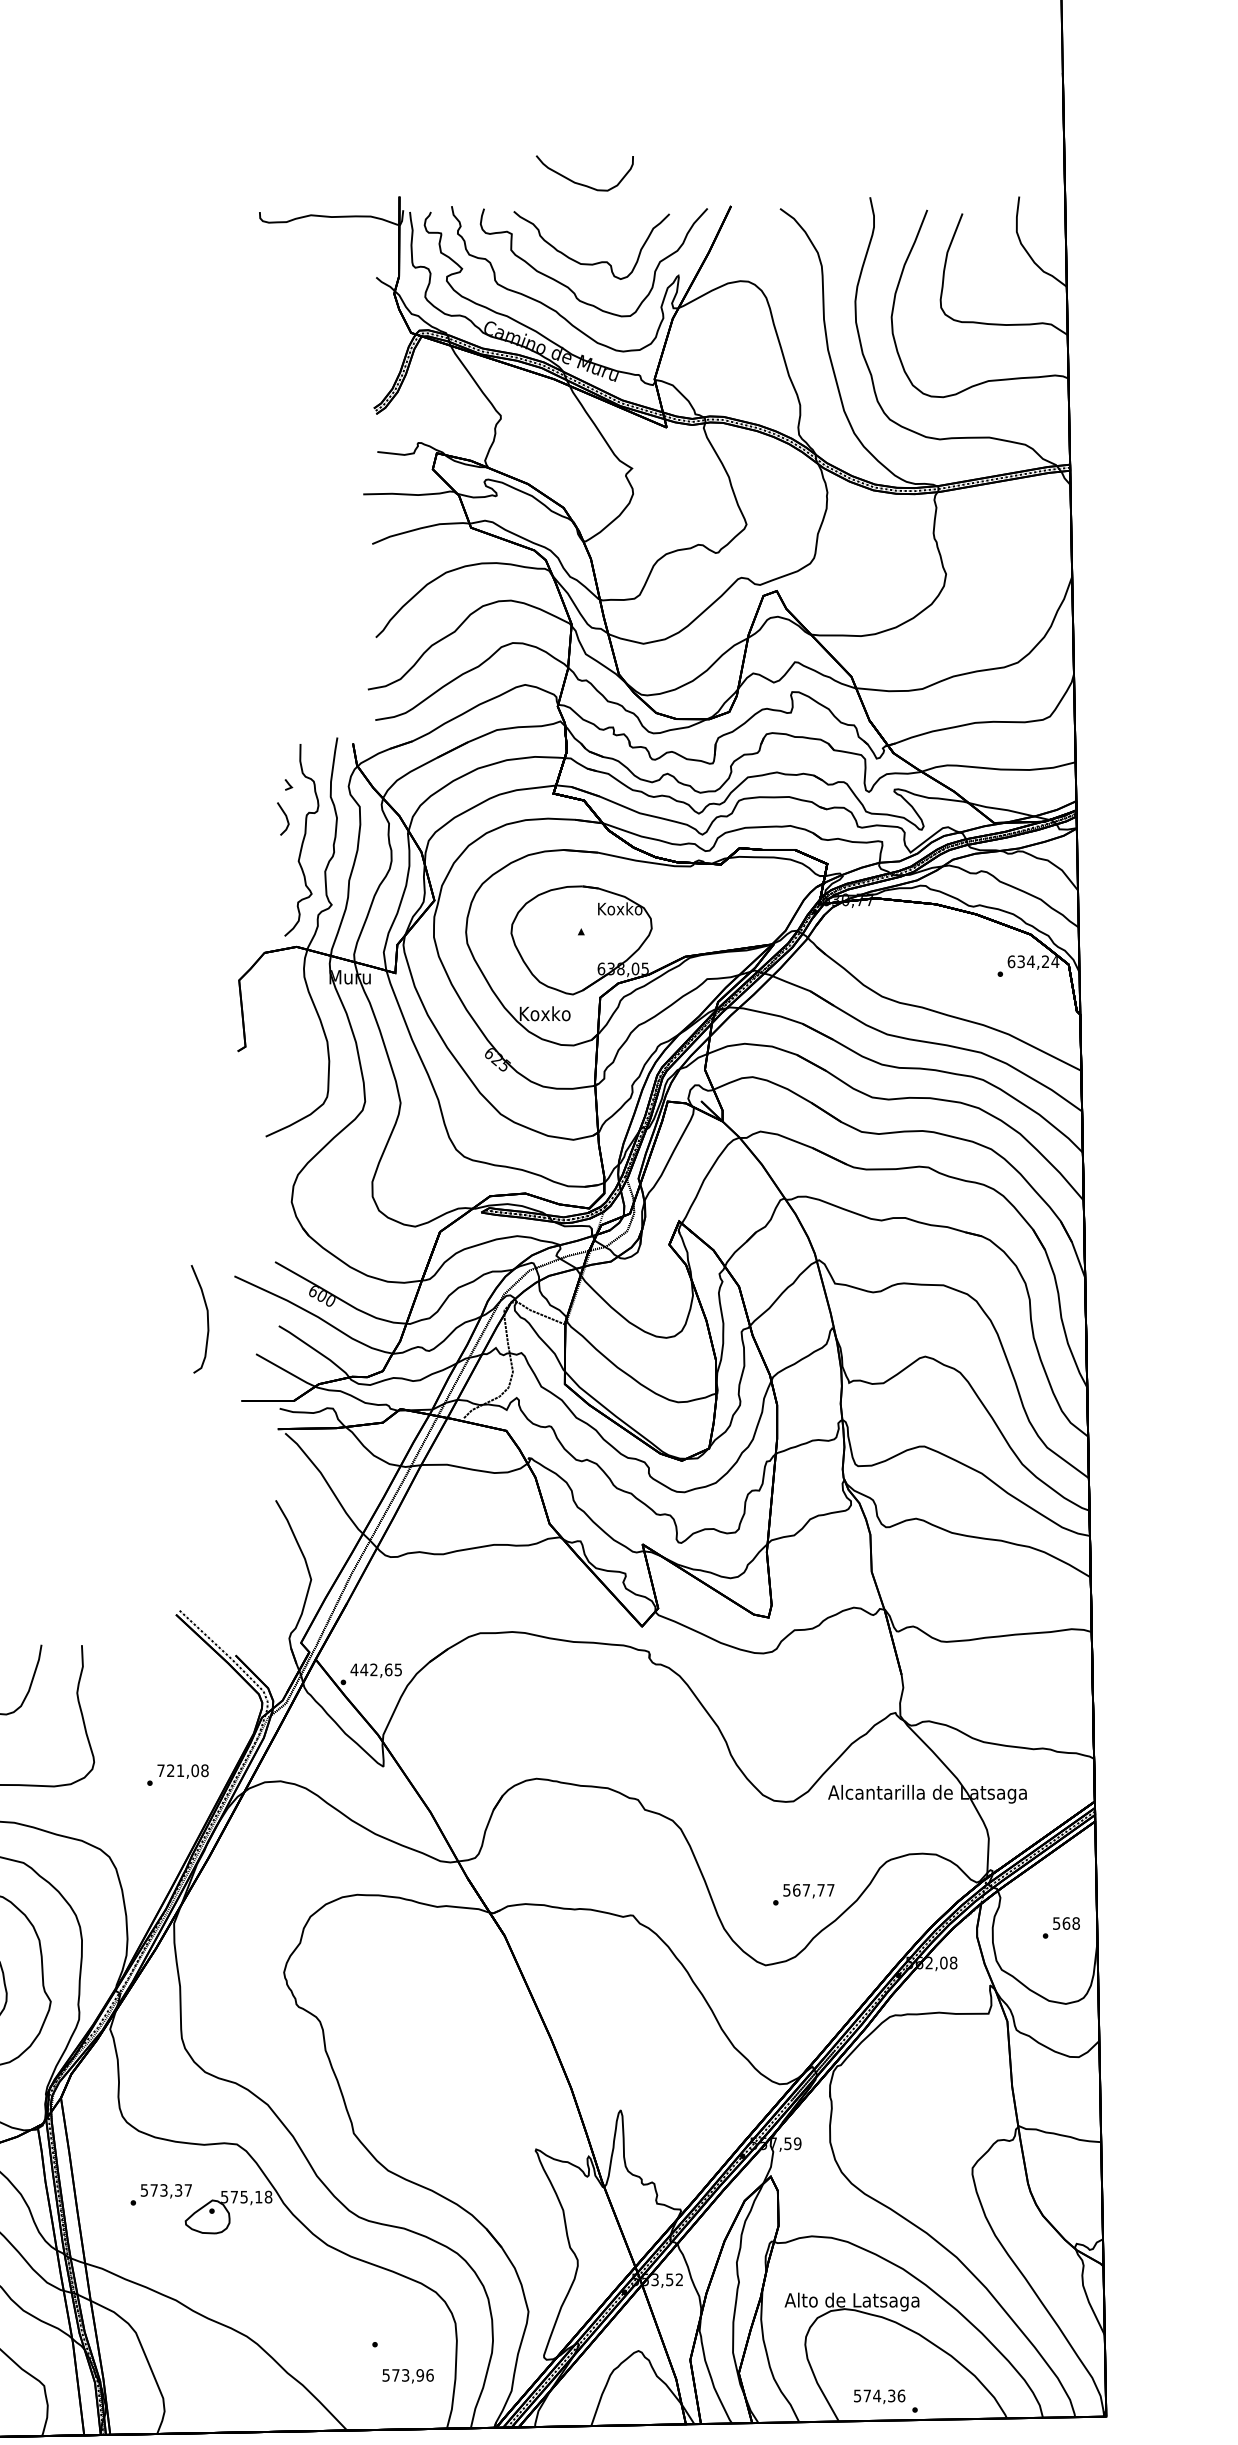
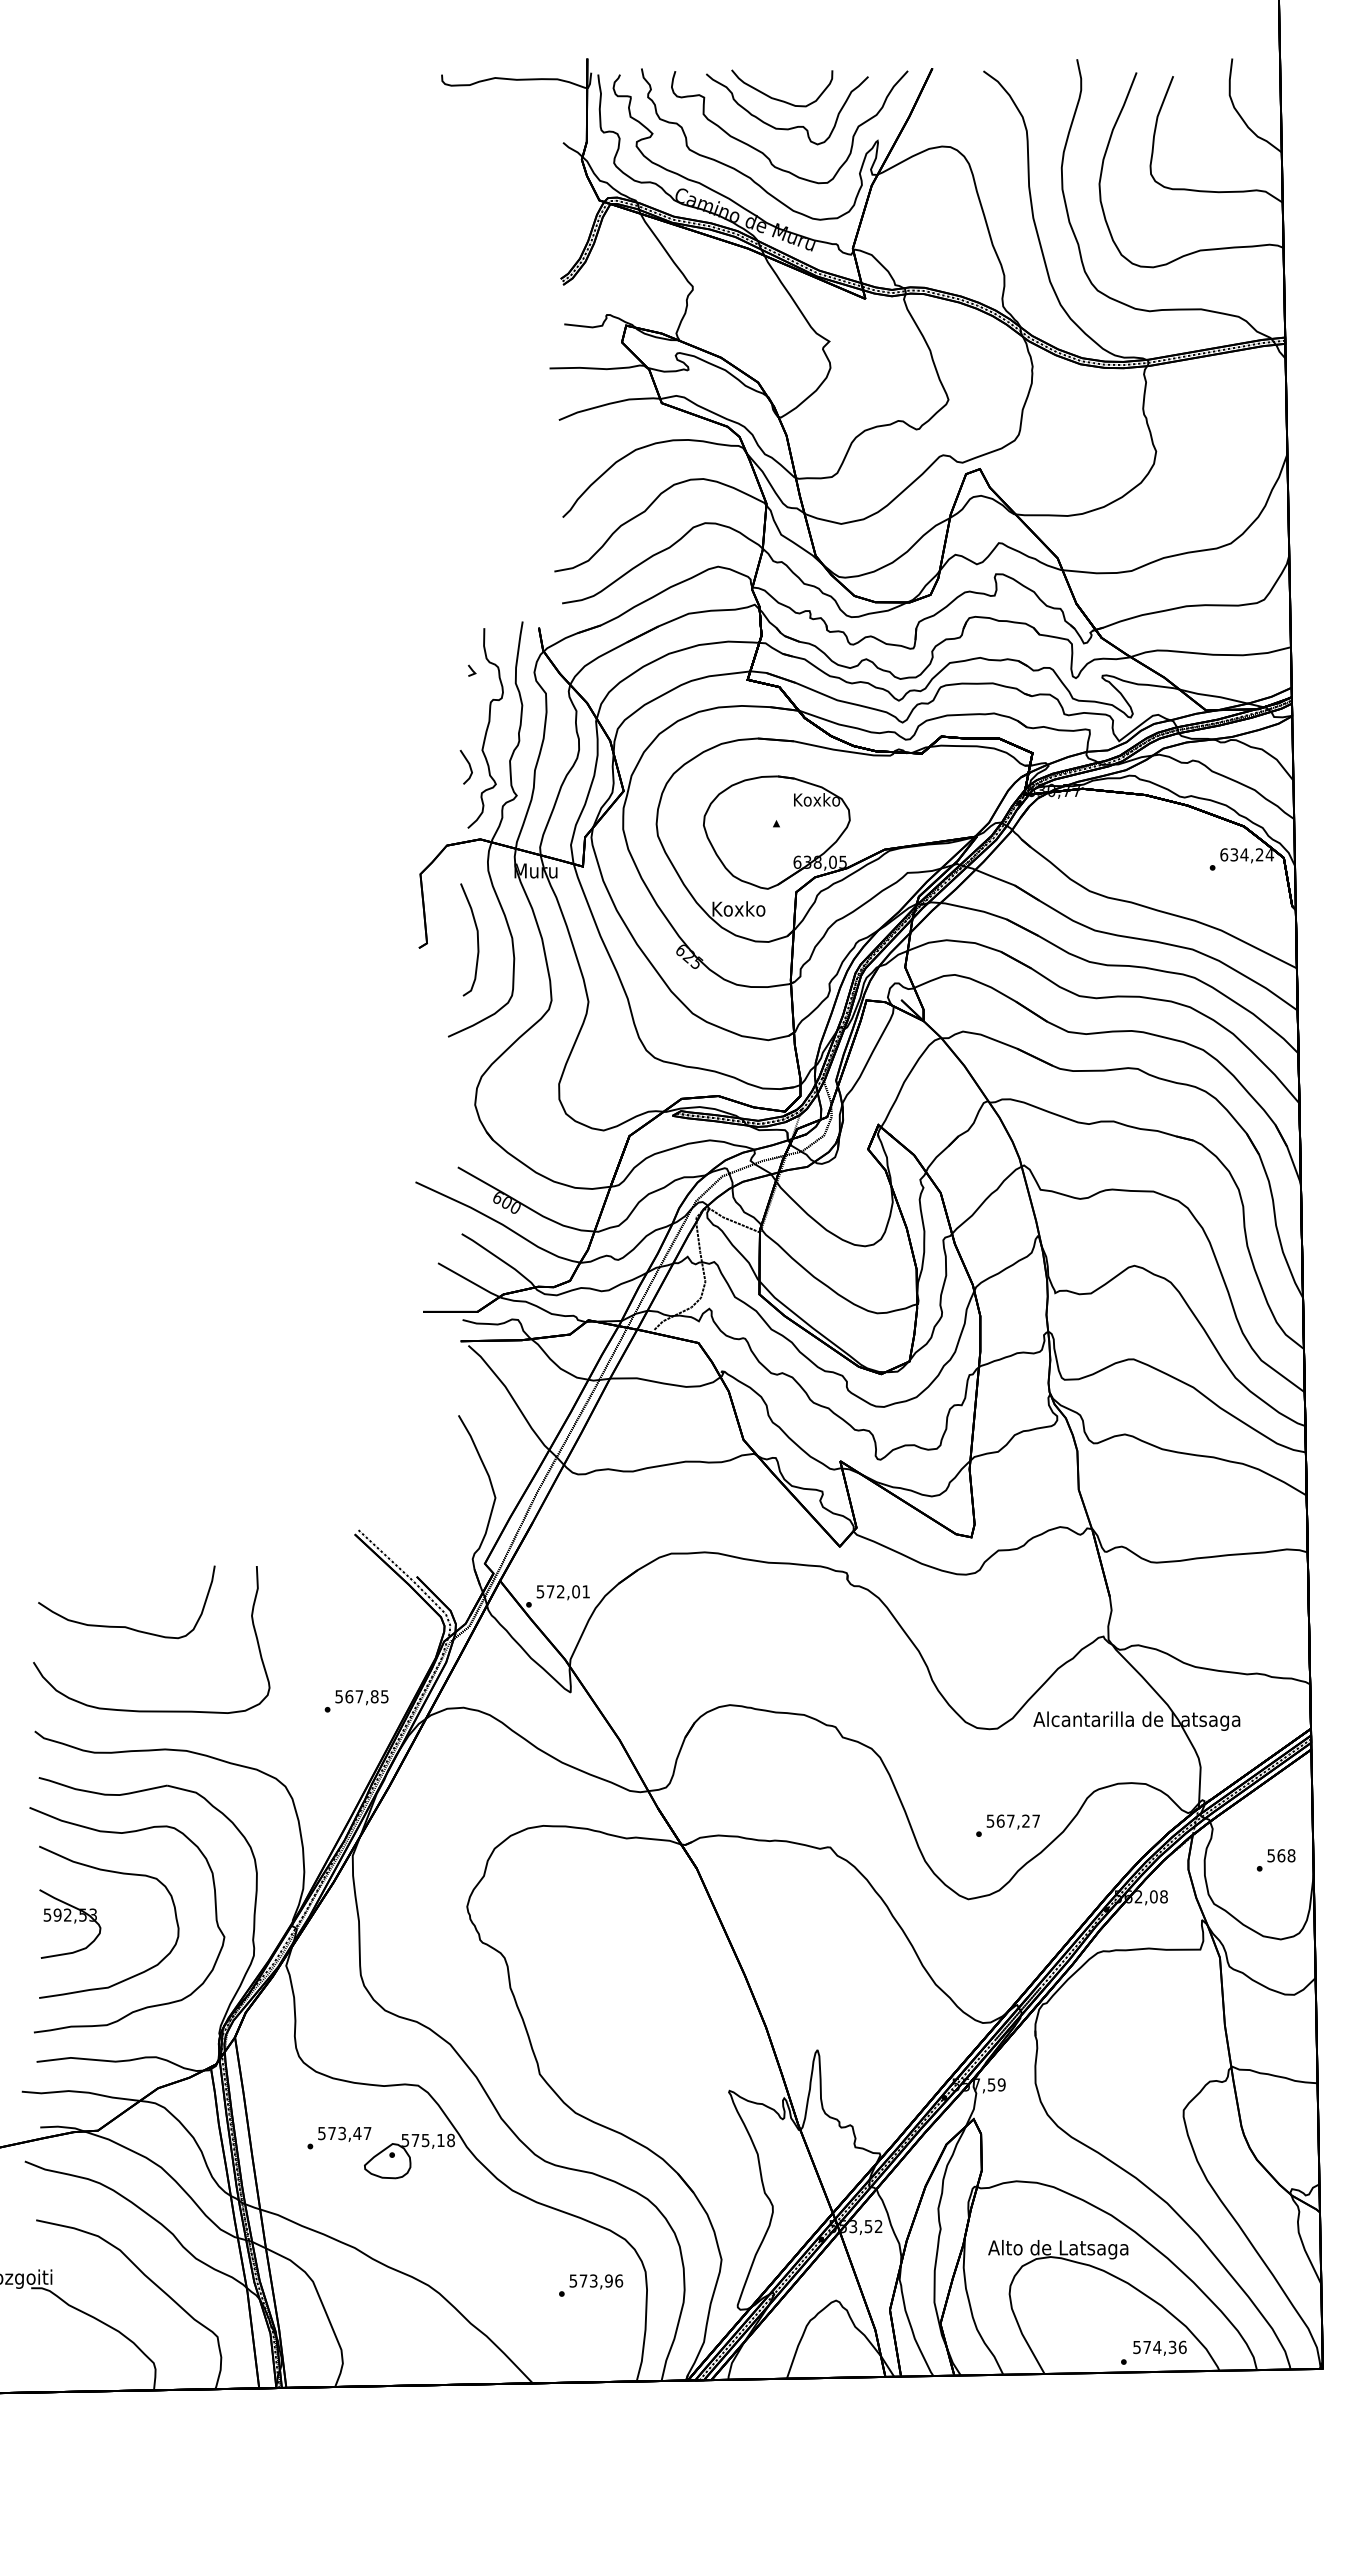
curve: (580, 183) -> (777, 98), moved
line: (286, 819) -> (469, 767), moved
curve: (207, 1318) -> (477, 939), moved
text: (375, 1669) -> (562, 1591), 442,65 -> 572,01
text: (182, 1770) -> (361, 1696), 721,08 -> 567,85
text: (820, 1889) -> (1025, 1820), 567,77 -> 567,27
text: (178, 2190) -> (357, 2133), 573,37 -> 573,47
text: (408, 2375) -> (596, 2281), moved
text: (879, 2396) -> (1159, 2347), moved

